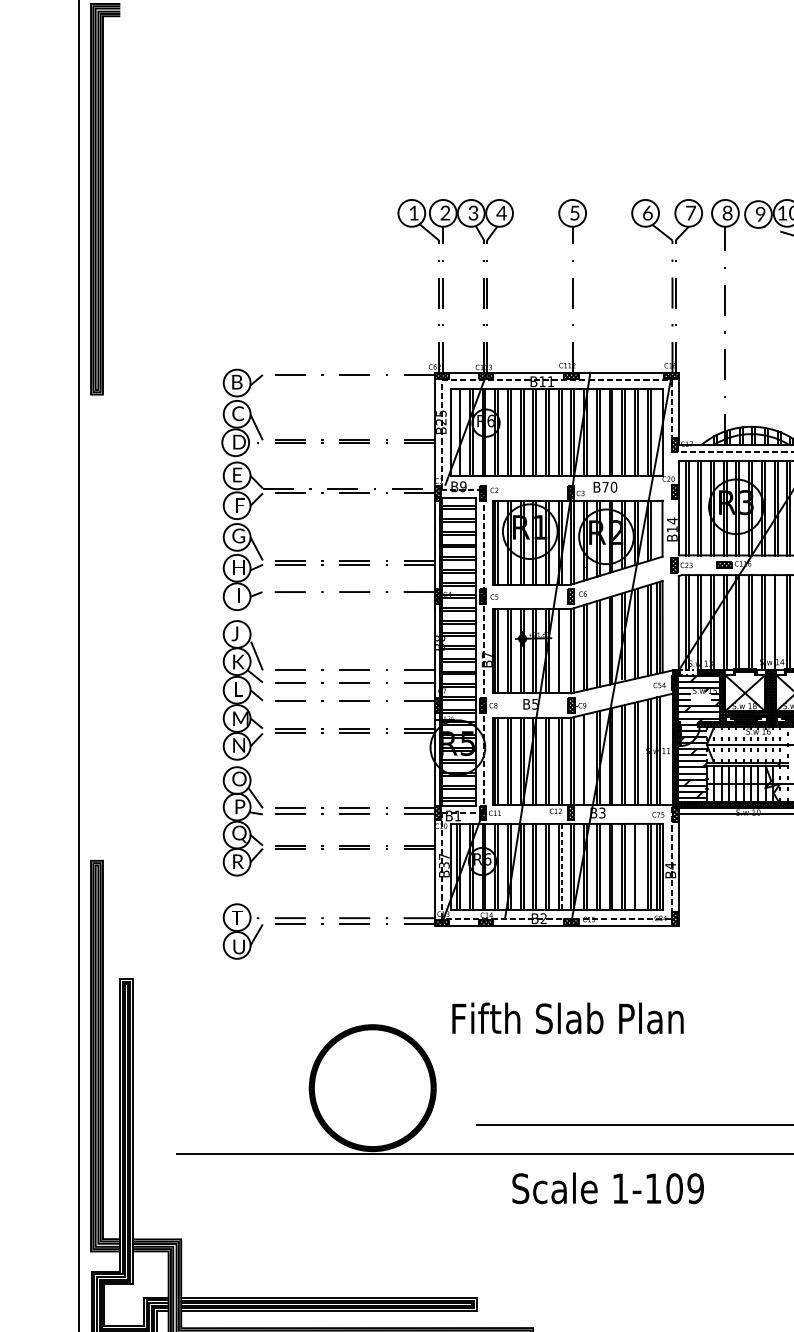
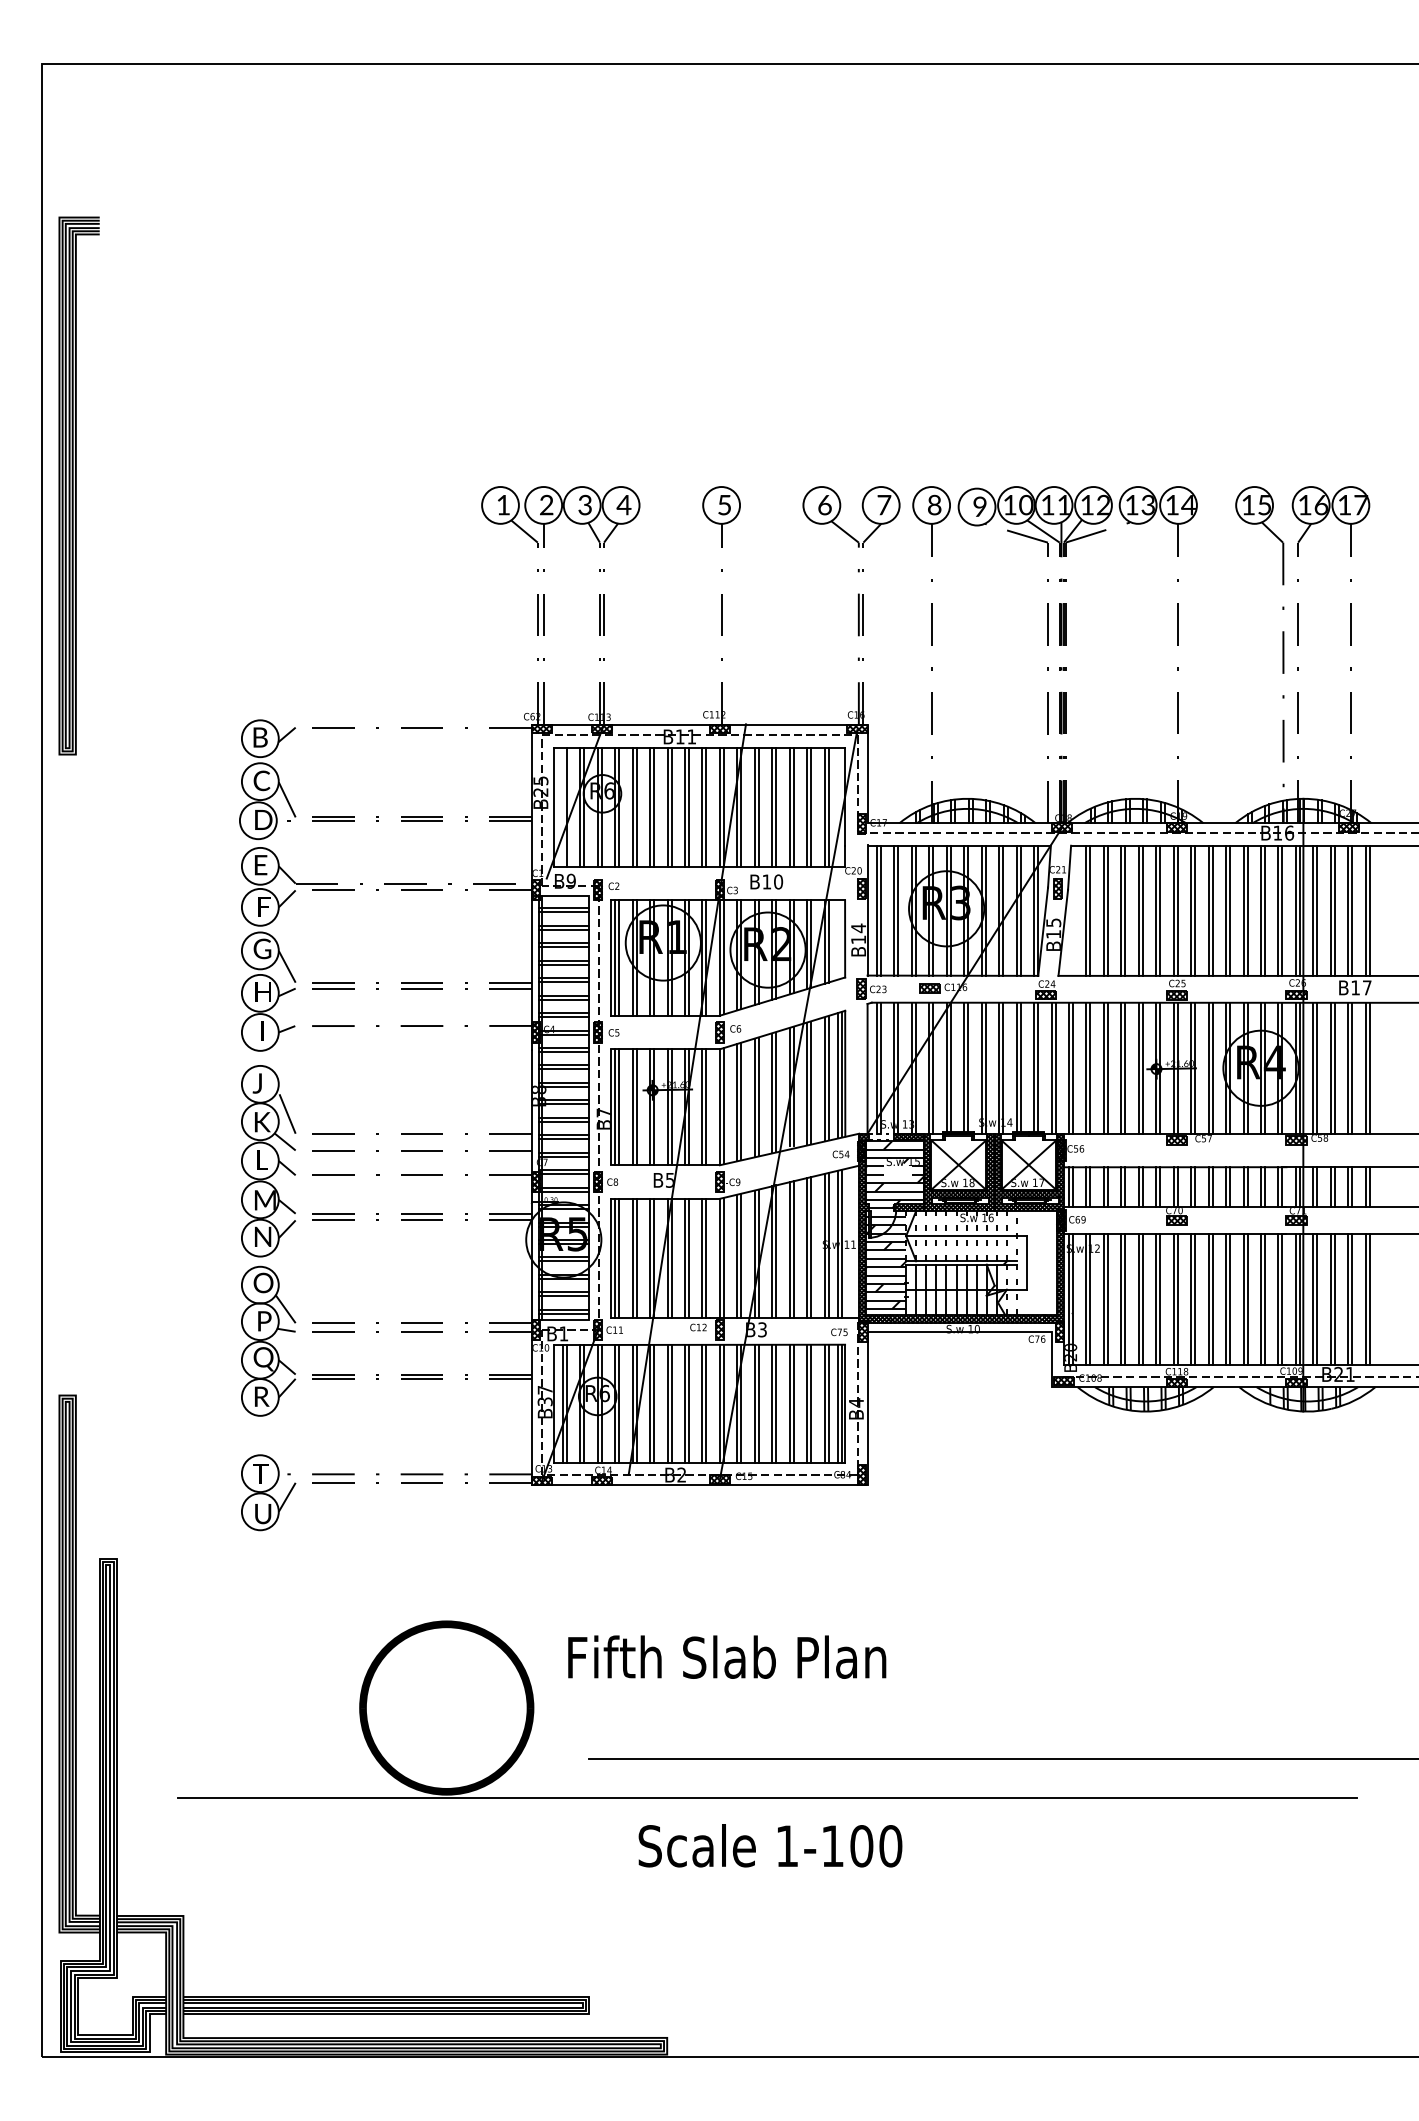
text: (605, 486) -> (766, 881), B70 -> B10
line: (777, 622) -> (1003, 1067), added
line: (561, 651) -> (706, 1107), added
line: (587, 758) -> (741, 1255), added
line: (638, 866) -> (811, 1403), added
line: (561, 867) -> (706, 1404), dashed -> solid
text: (568, 1017) -> (727, 1656), moved
text: (695, 1188) -> (890, 1846), 1-109 -> 1-100

